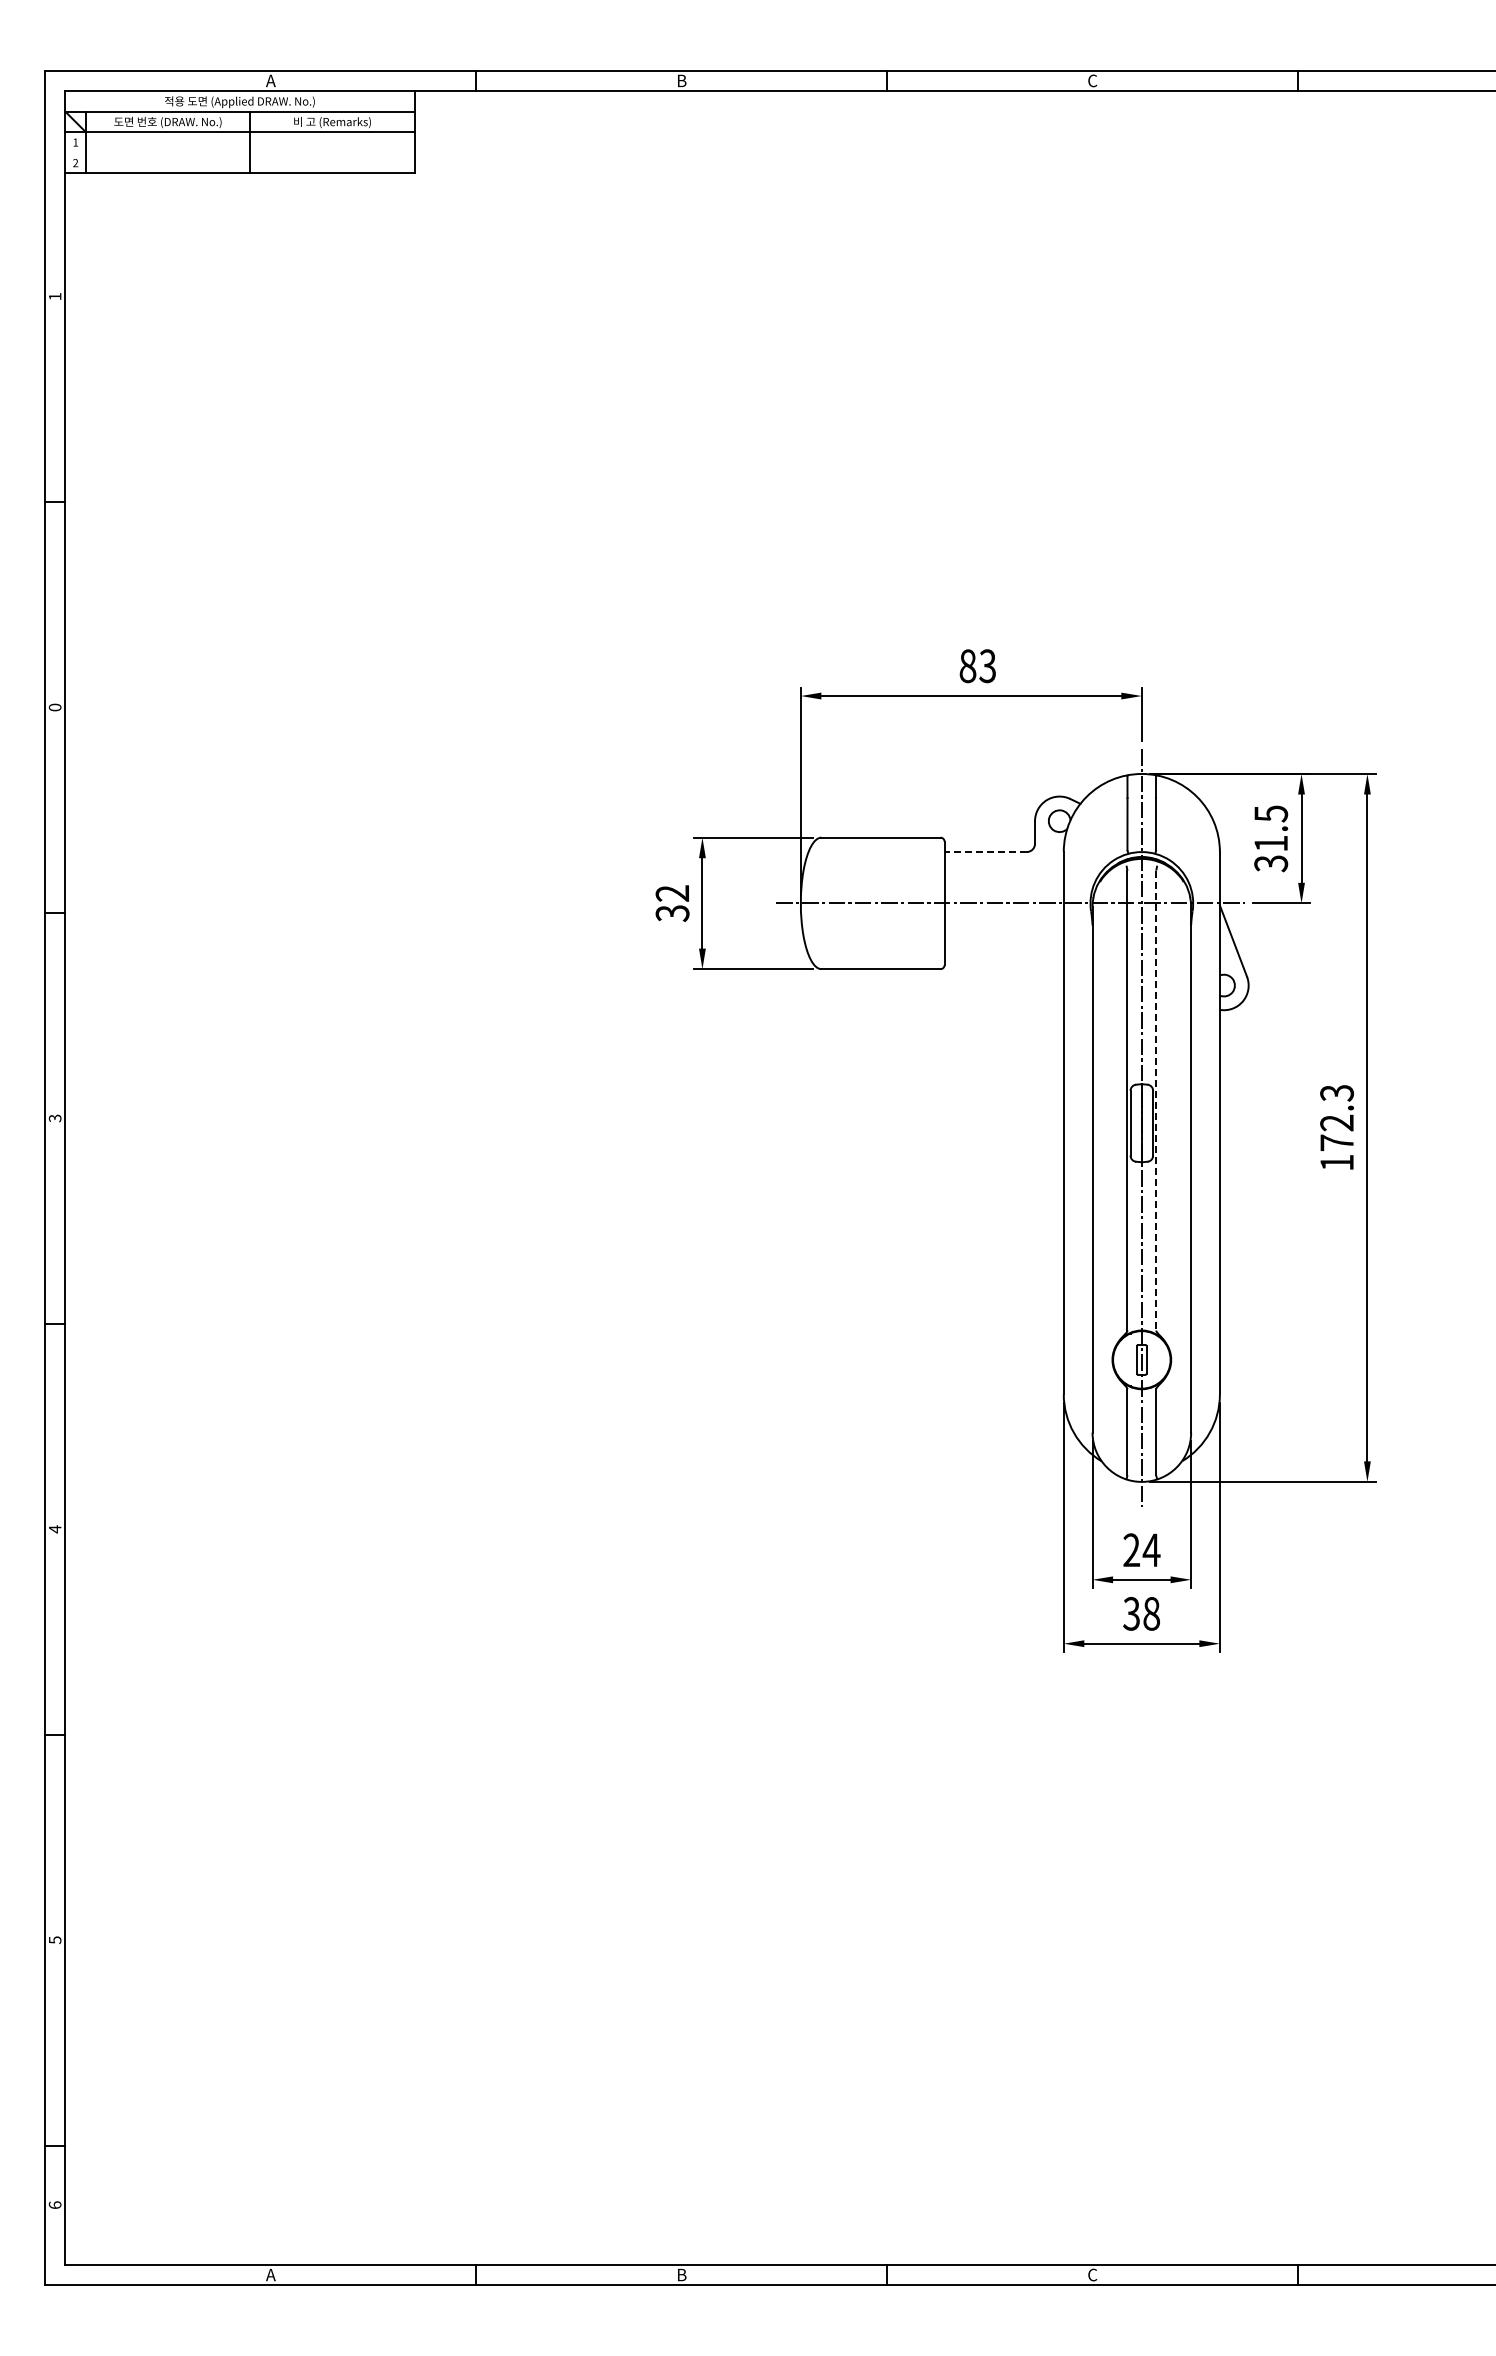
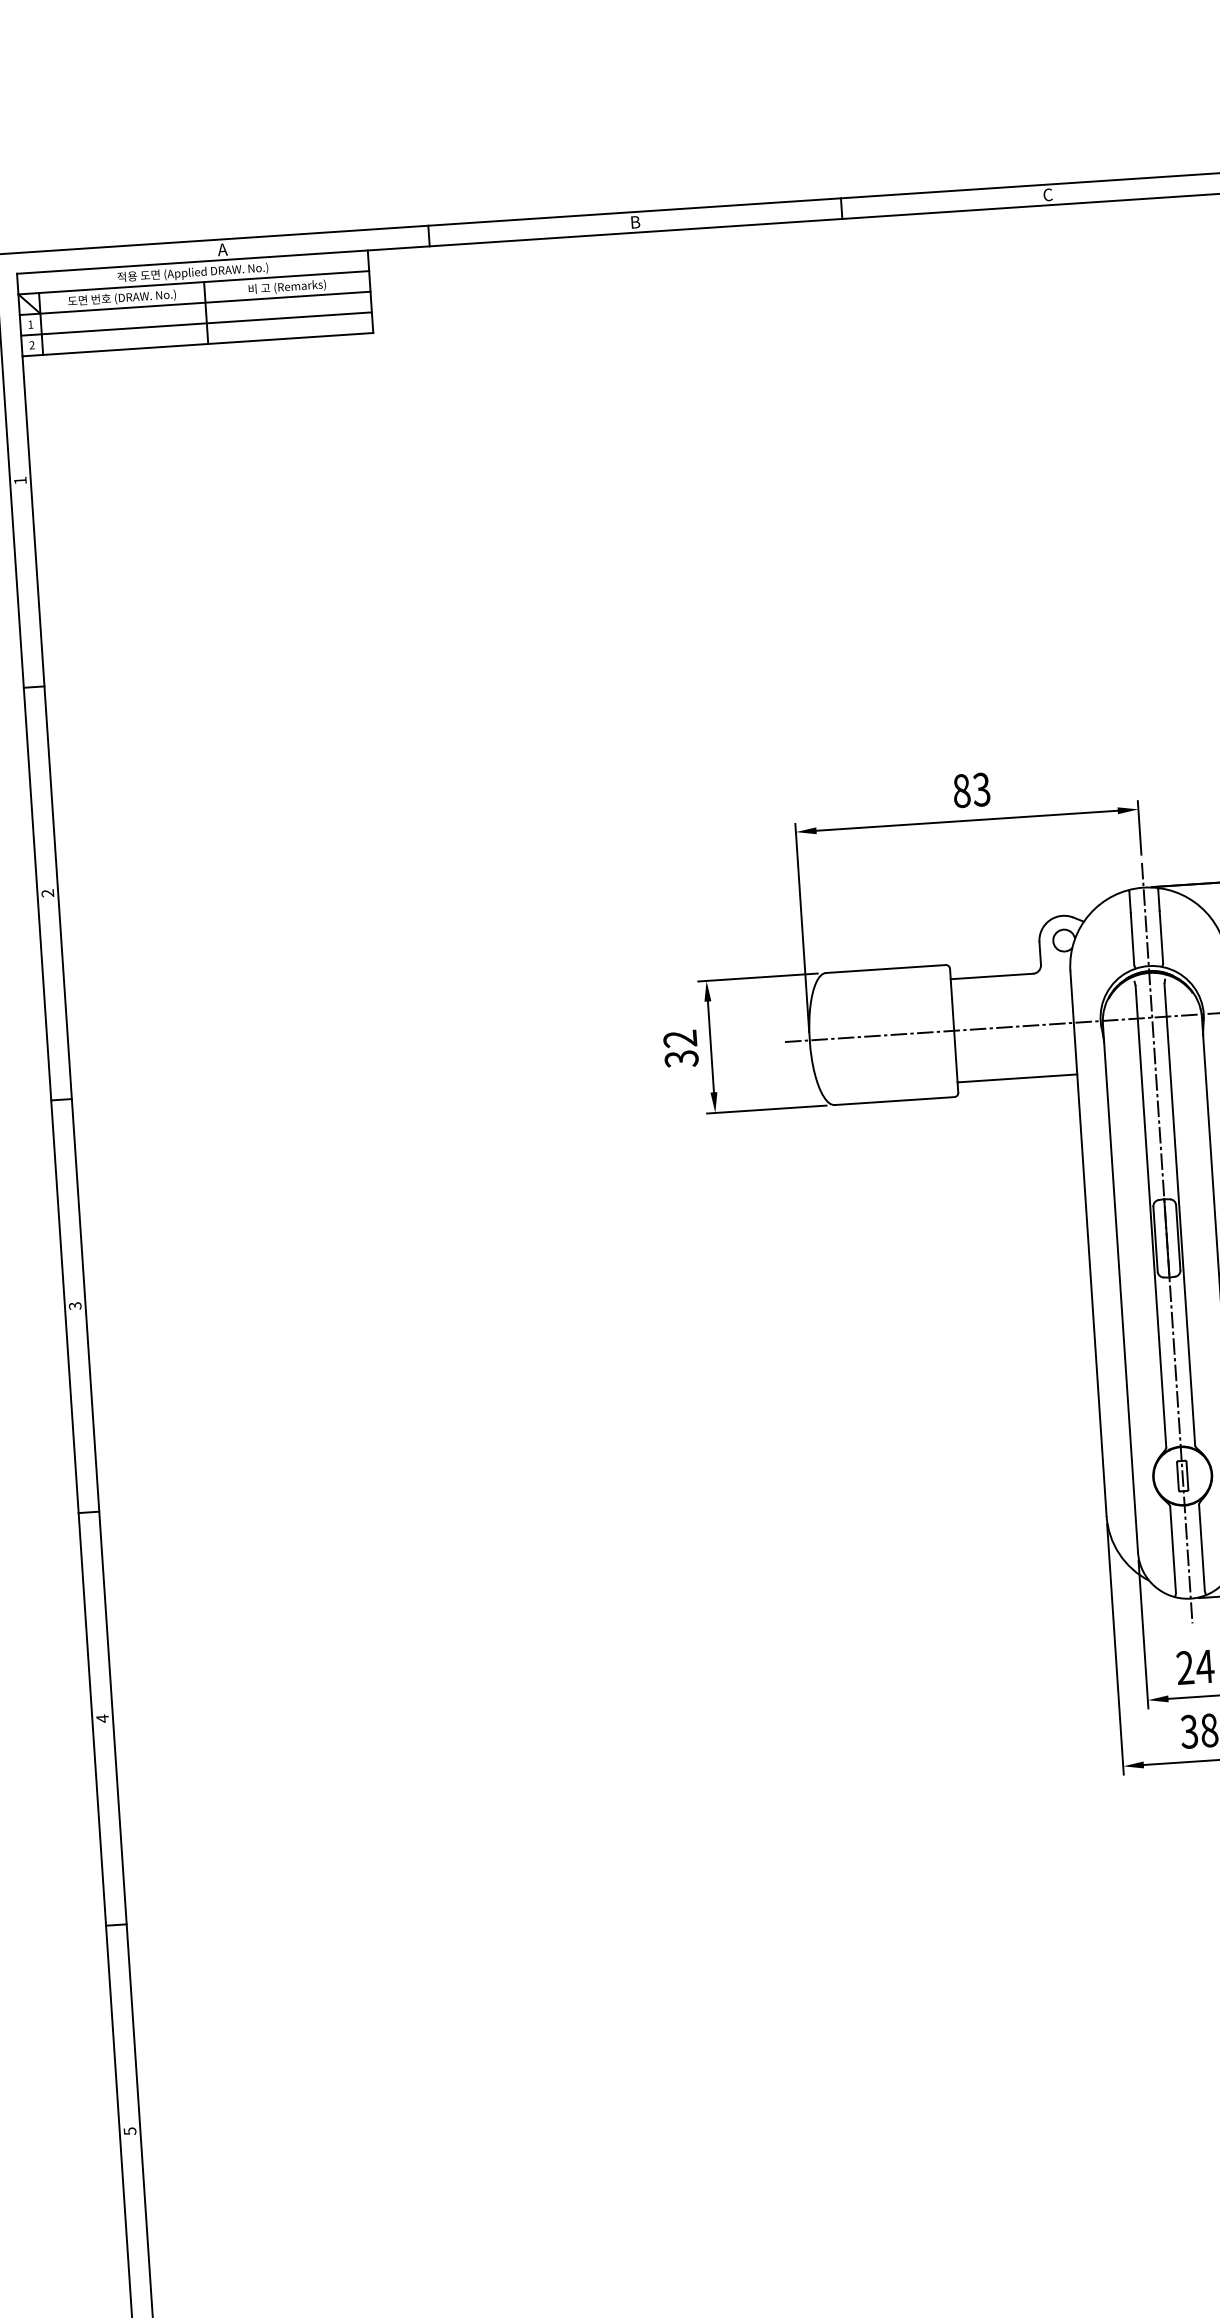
line: (239, 152) -> (195, 323), added
text: (55, 707) -> (48, 893), 0 -> 2
line: (985, 852) -> (991, 976), dashed -> solid
line: (1003, 954) -> (1016, 1078), added
line: (1156, 1100) -> (1180, 1214), dashed -> solid

